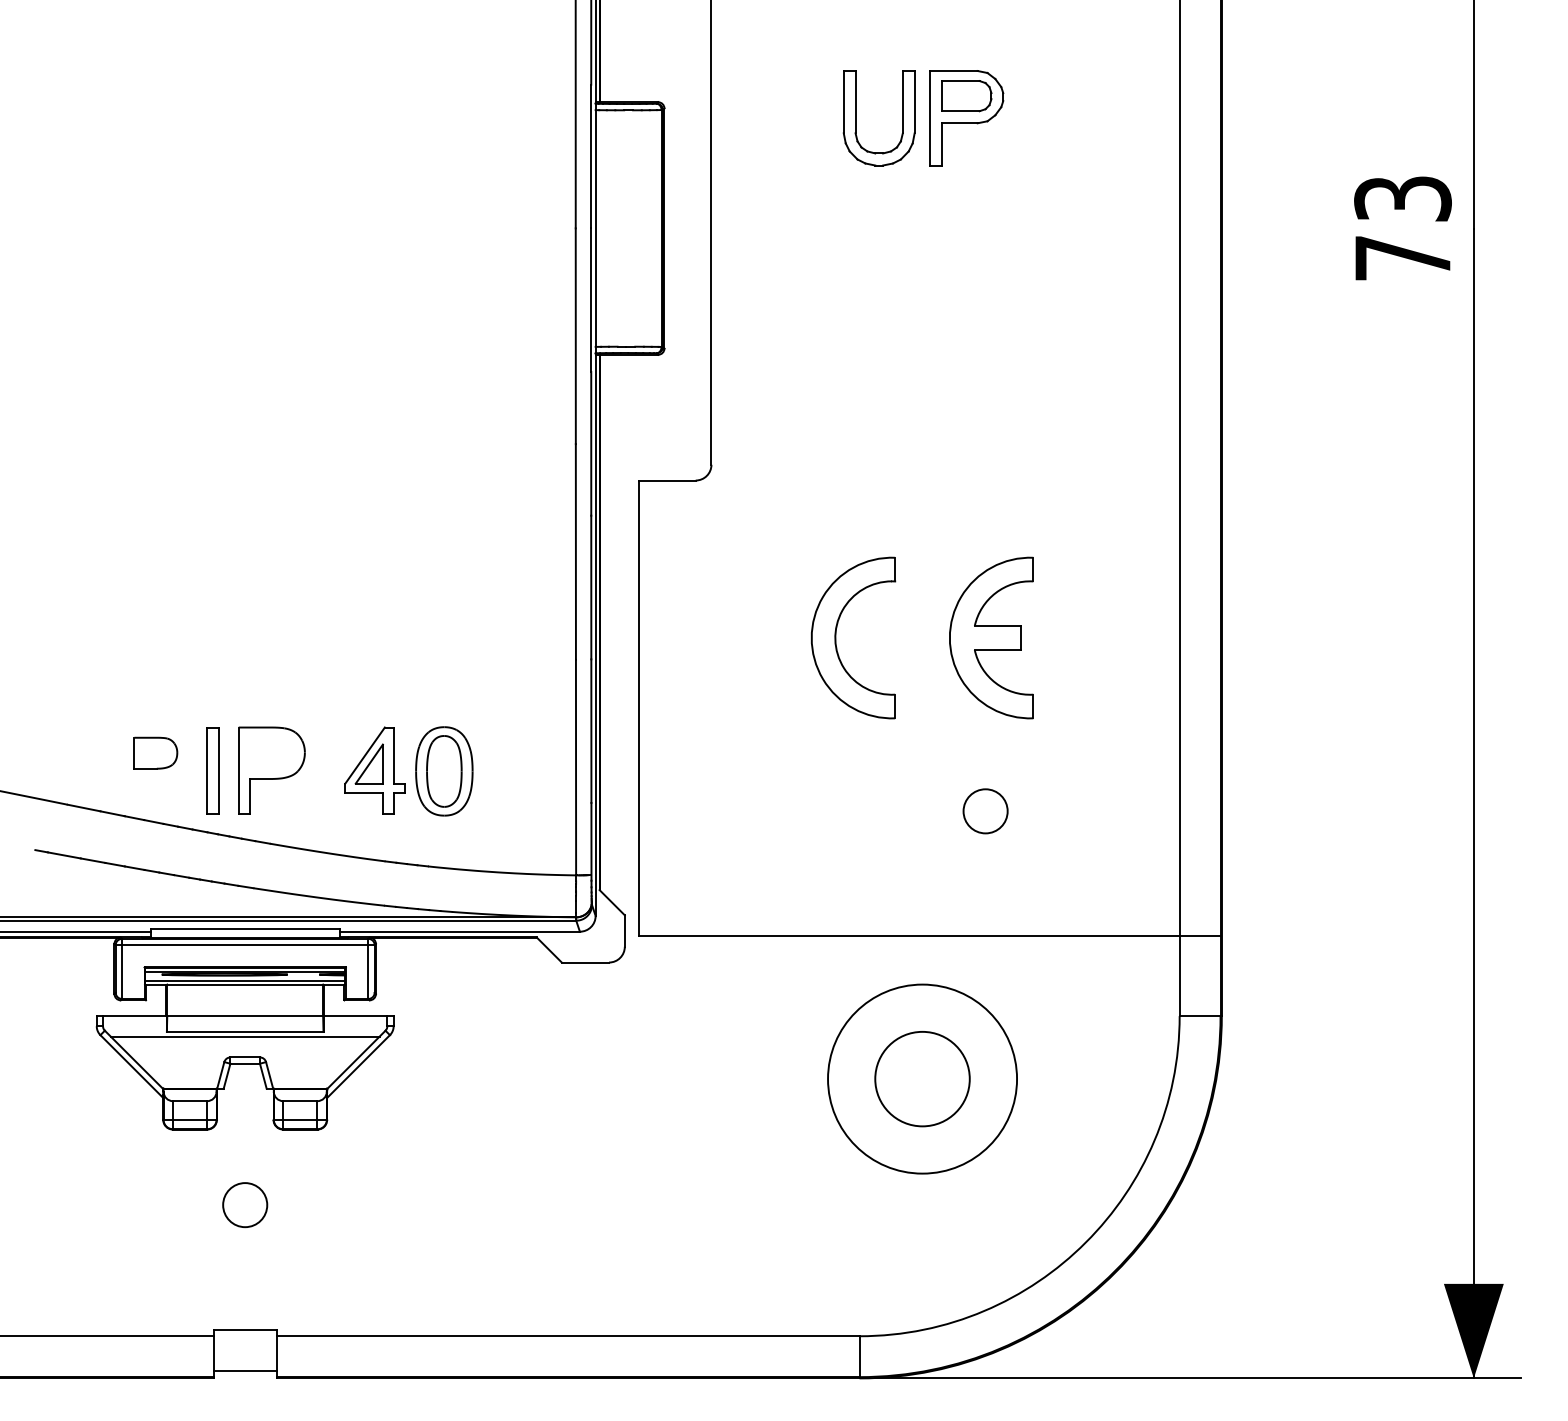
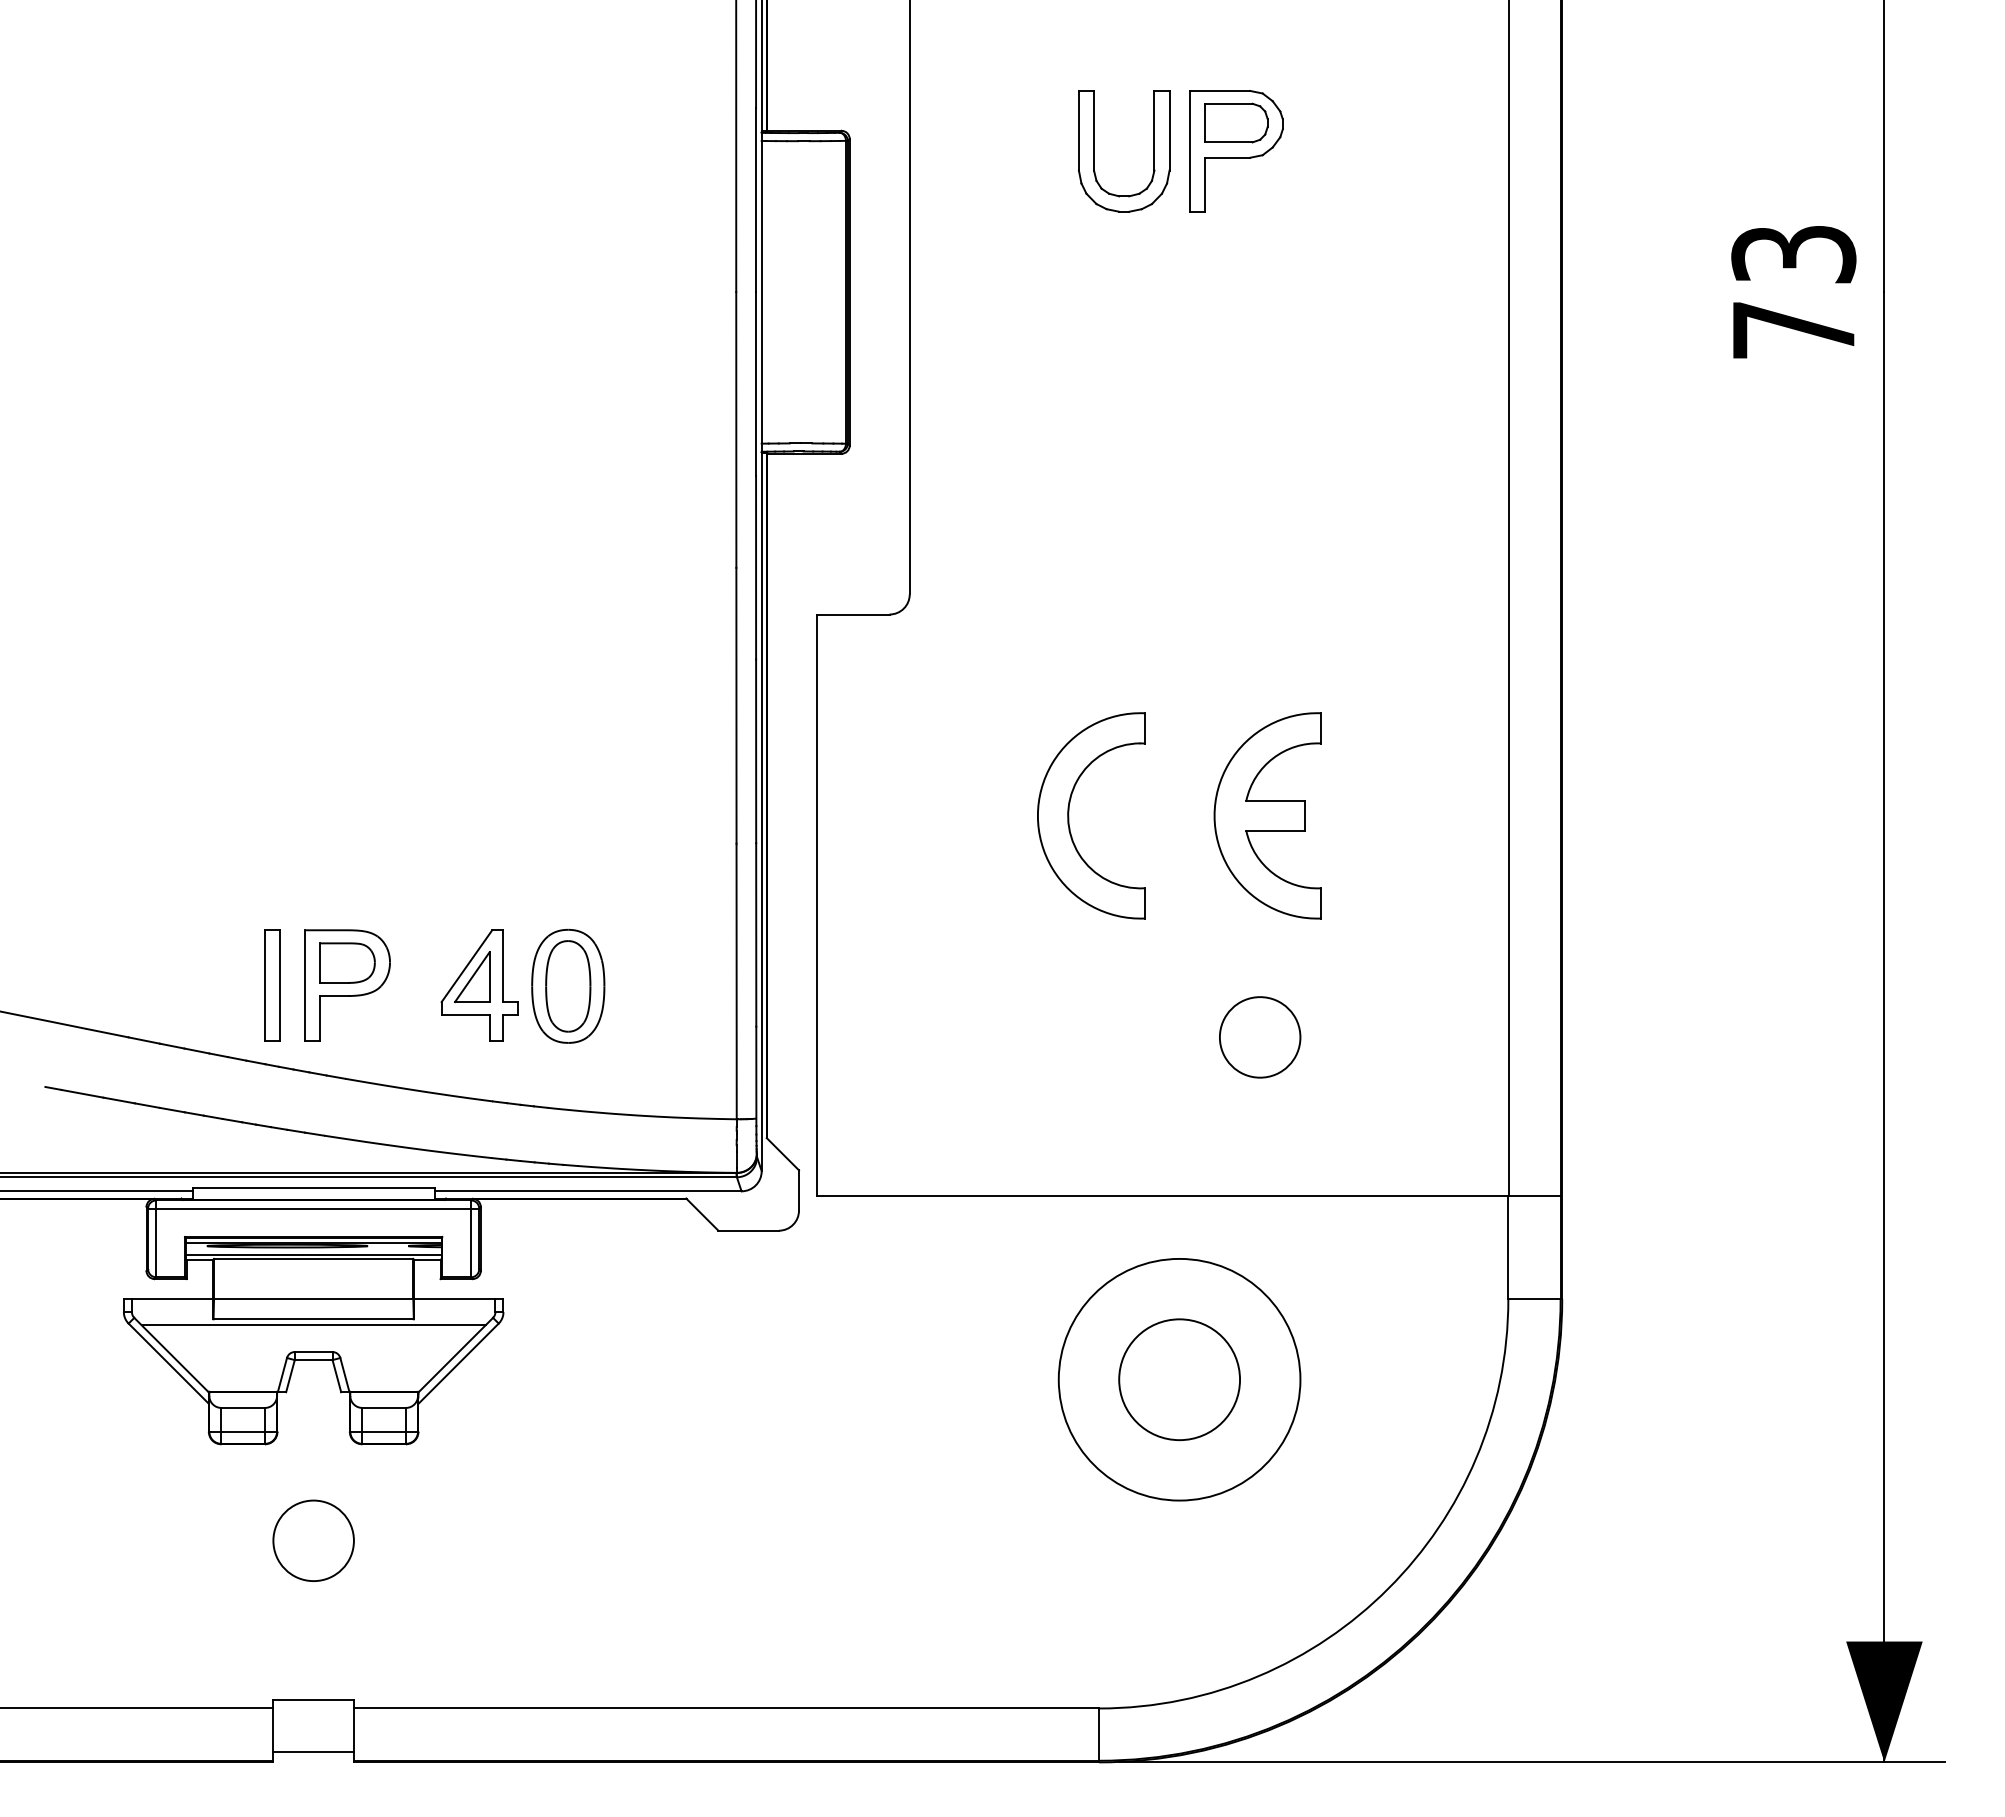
part: (155, 752) -> (347, 962), moved
circle: (985, 811) -> (1260, 1037), size x1.43
circle: (245, 1204) -> (313, 1540), size x1.43

